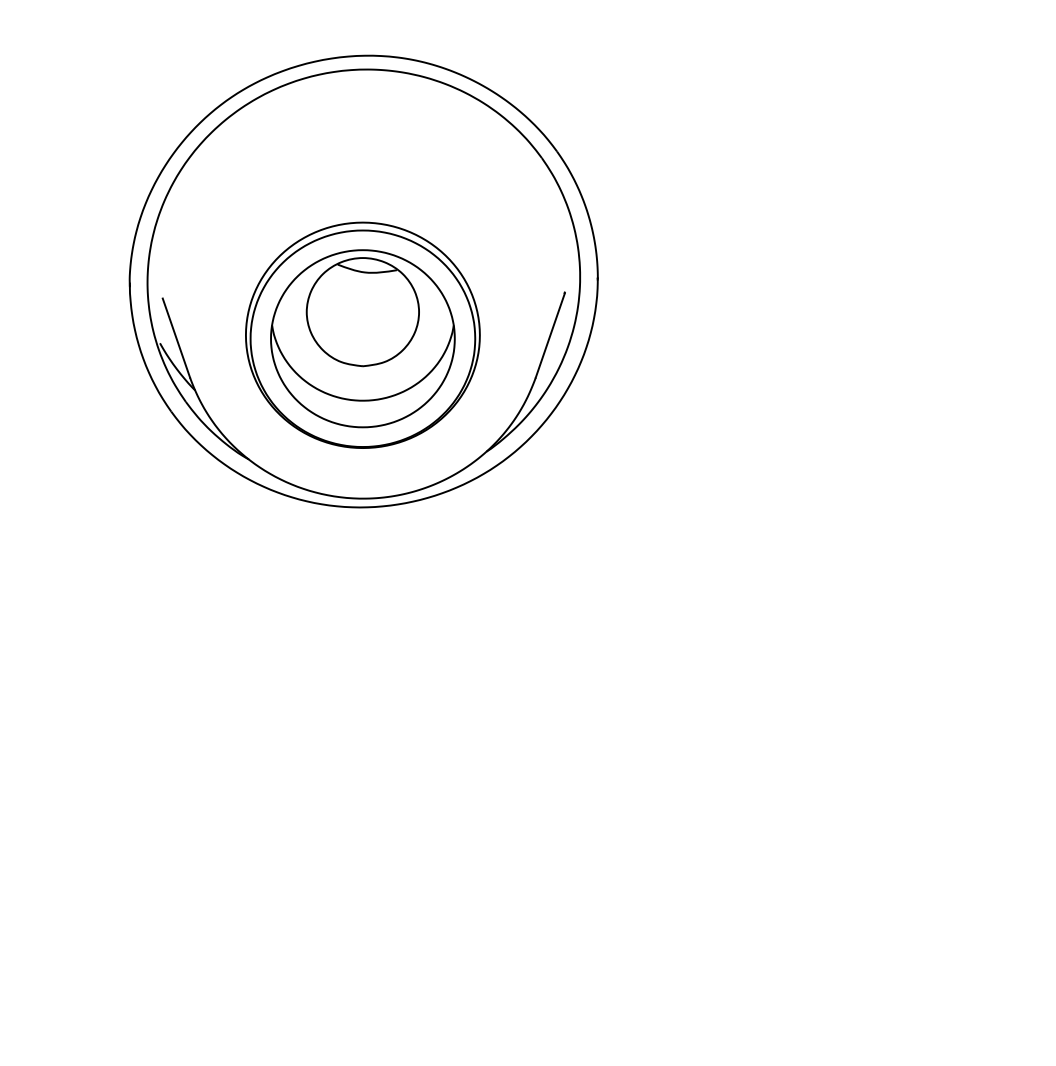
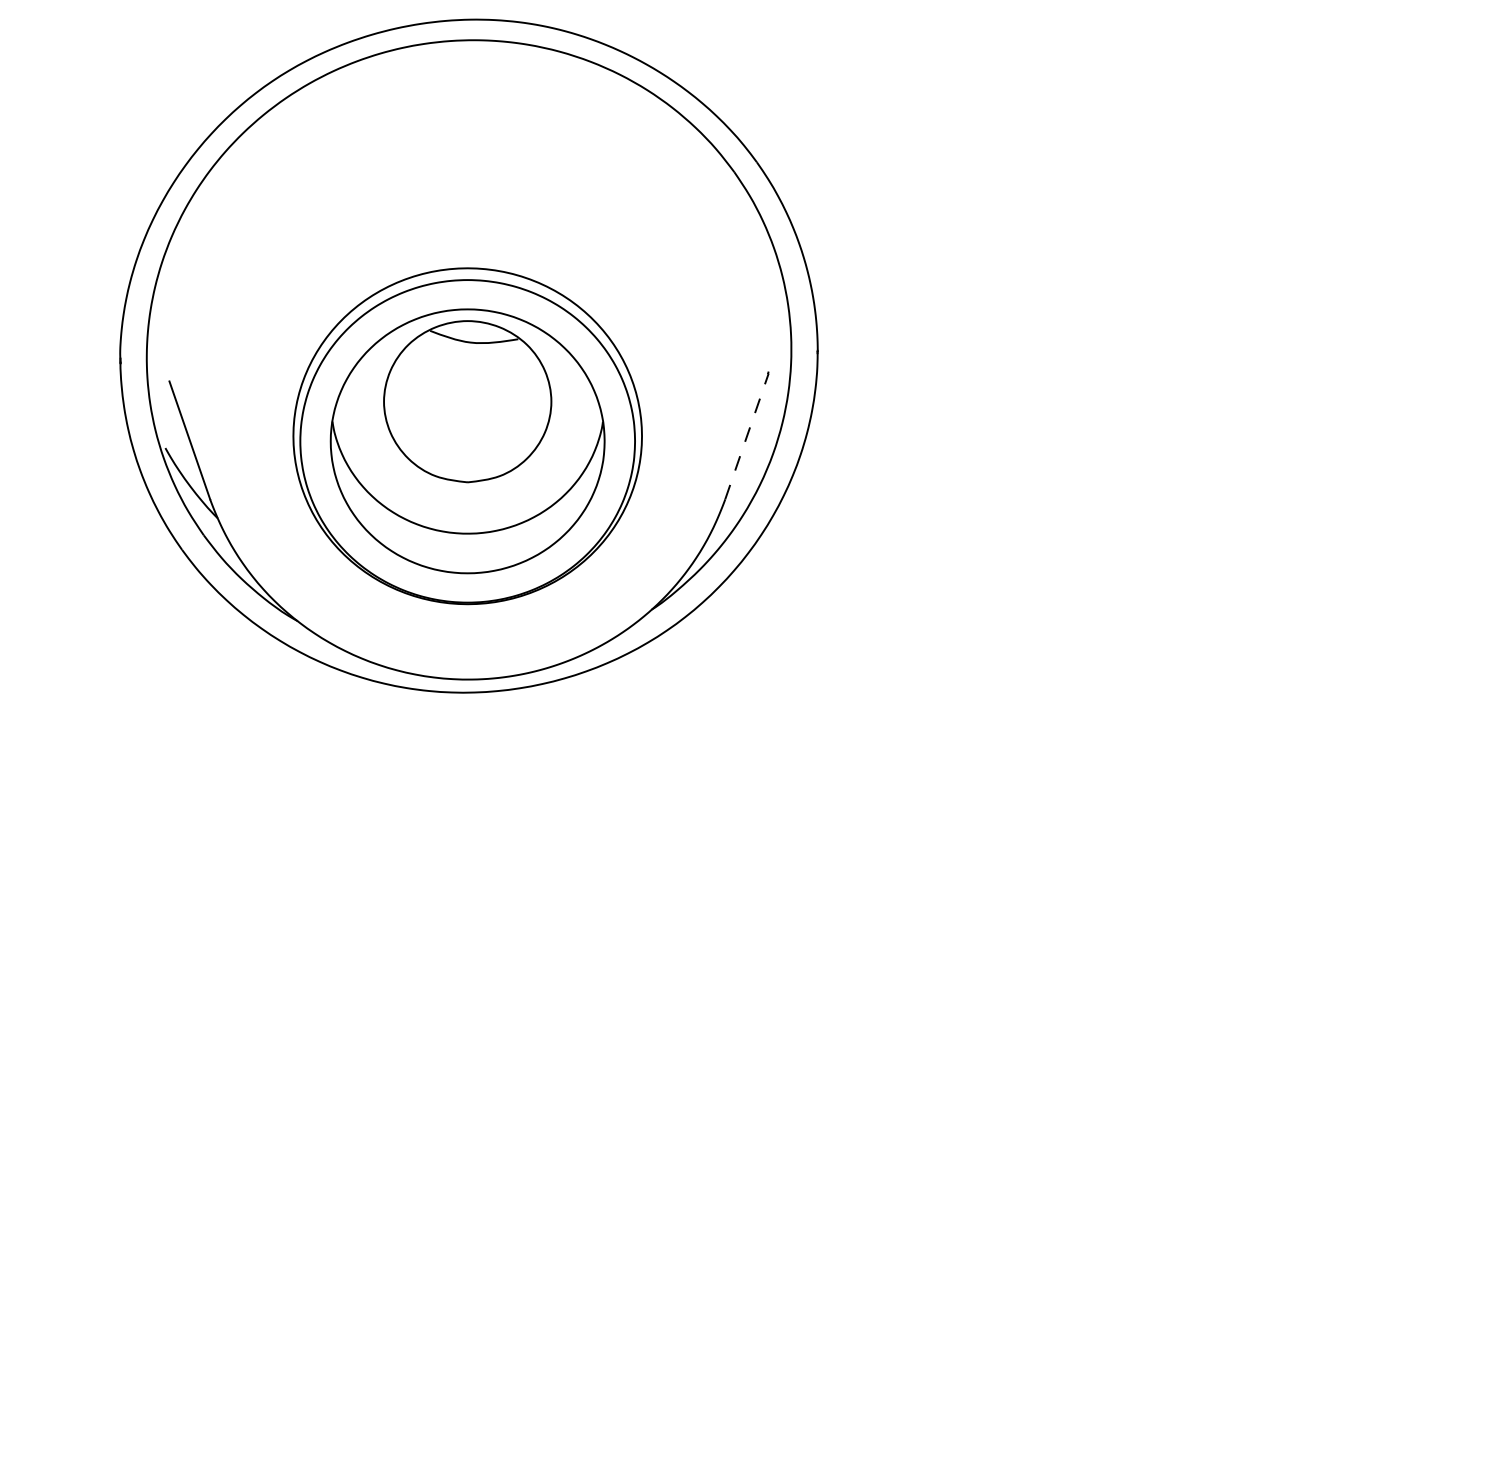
line: (550, 335) -> (747, 436), solid -> dashed

